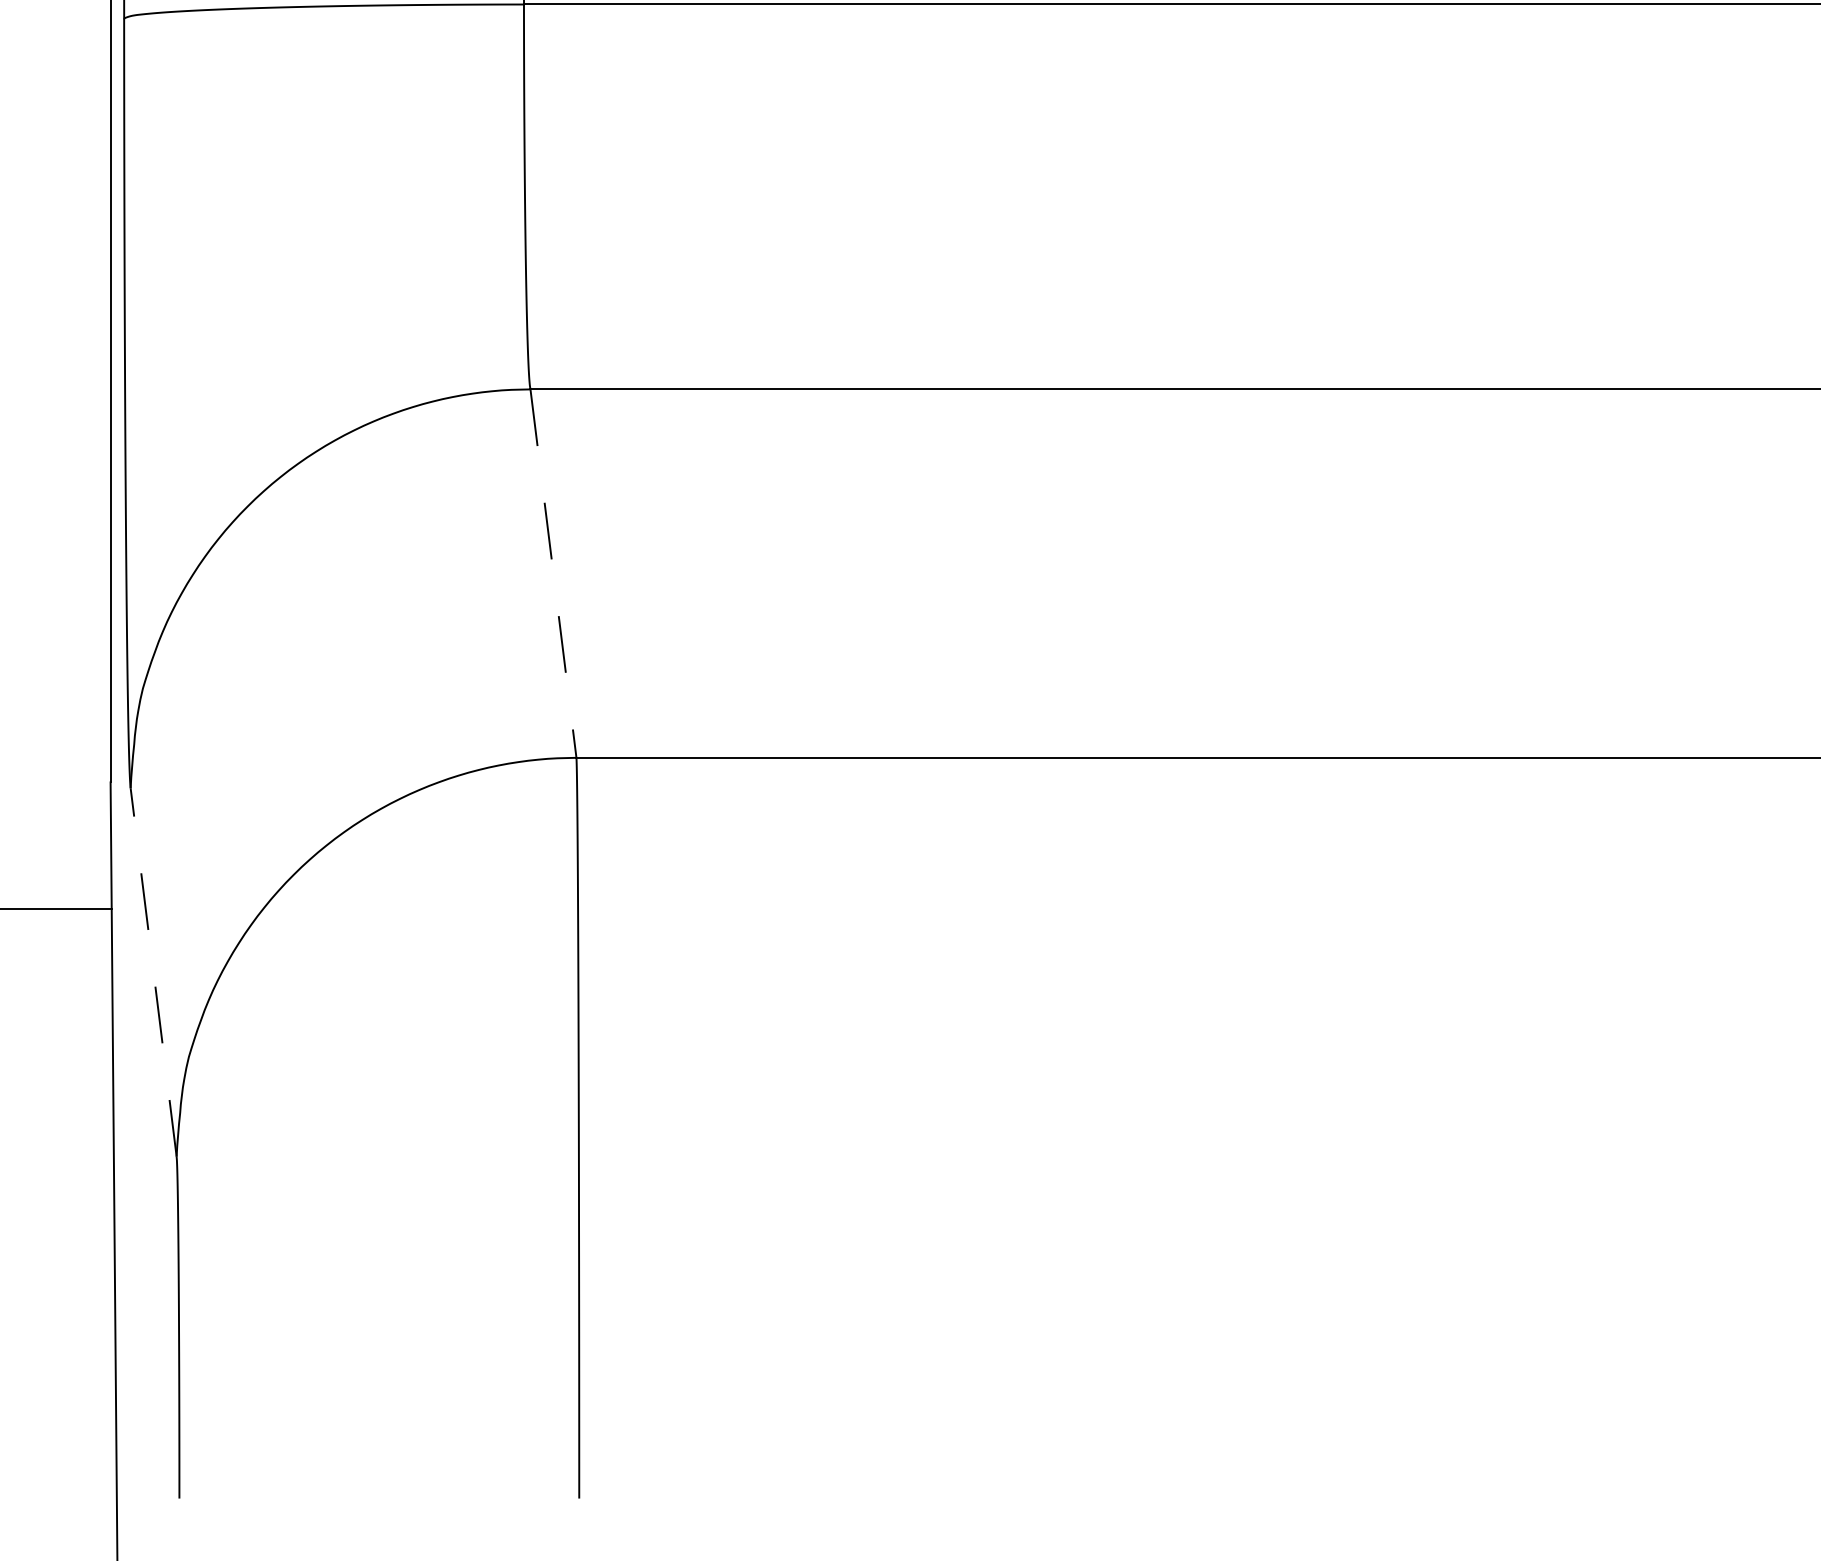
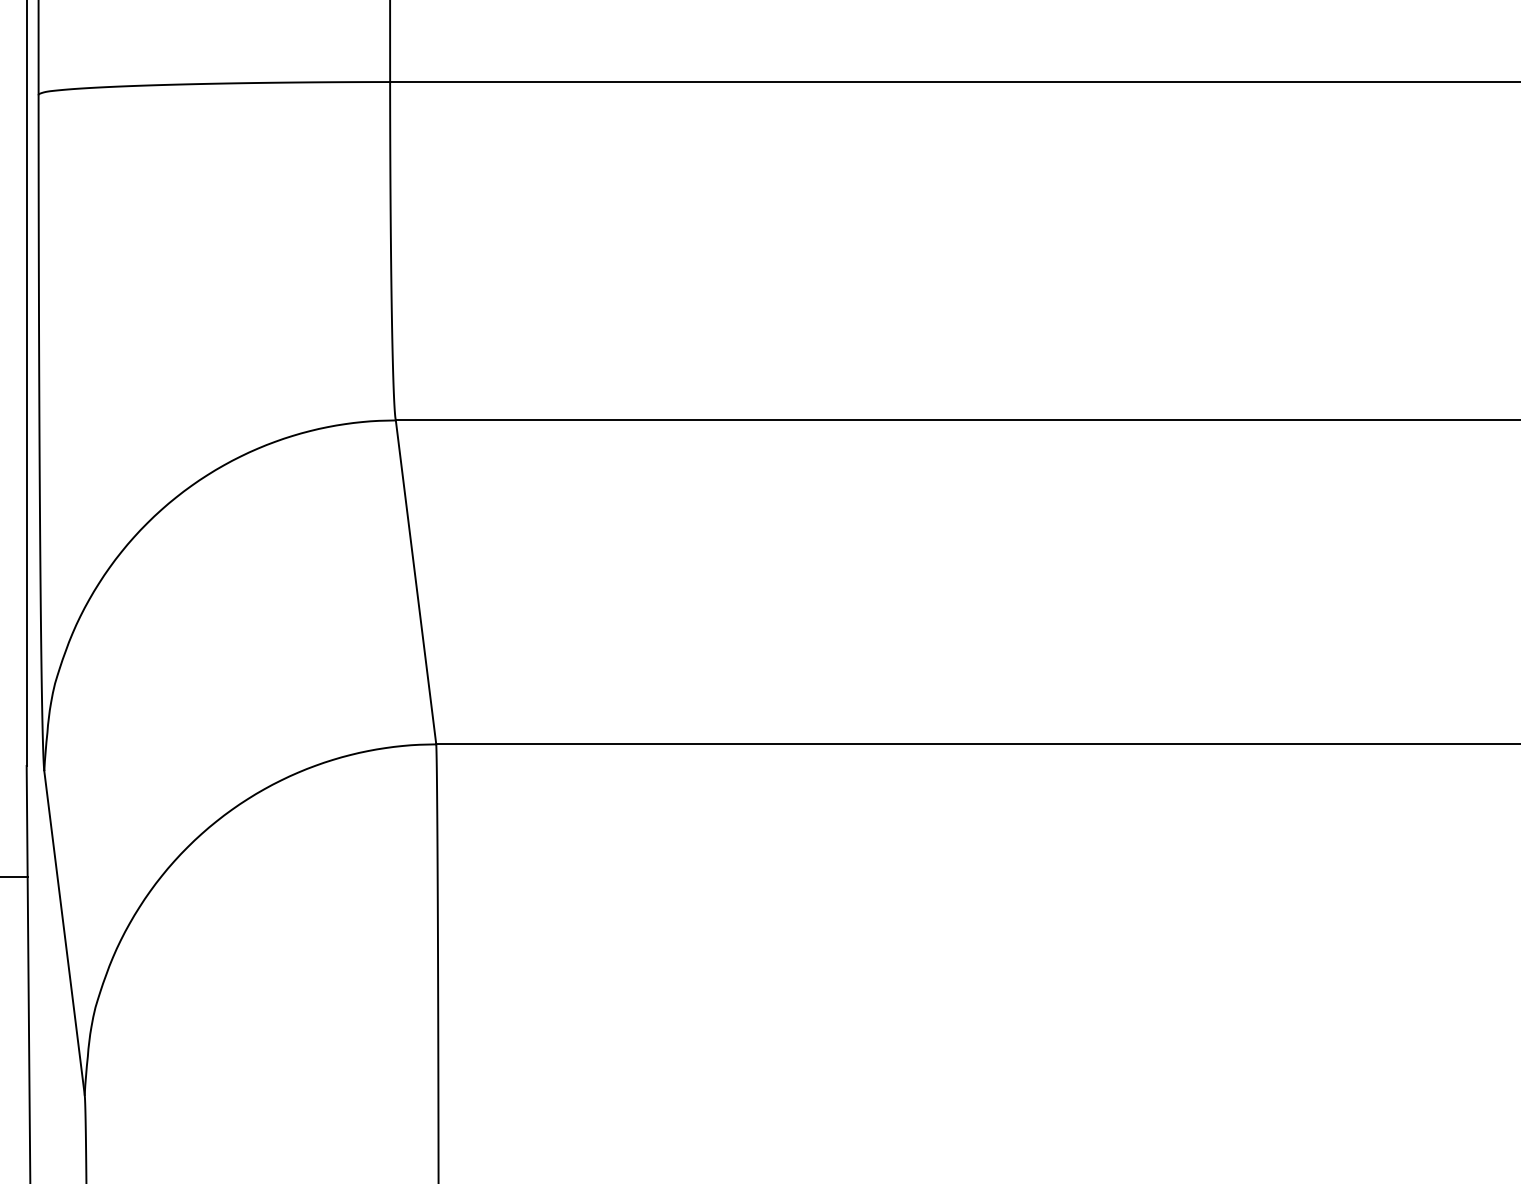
line: (553, 573) -> (416, 582), dashed -> solid
line: (153, 972) -> (64, 933), dashed -> solid

